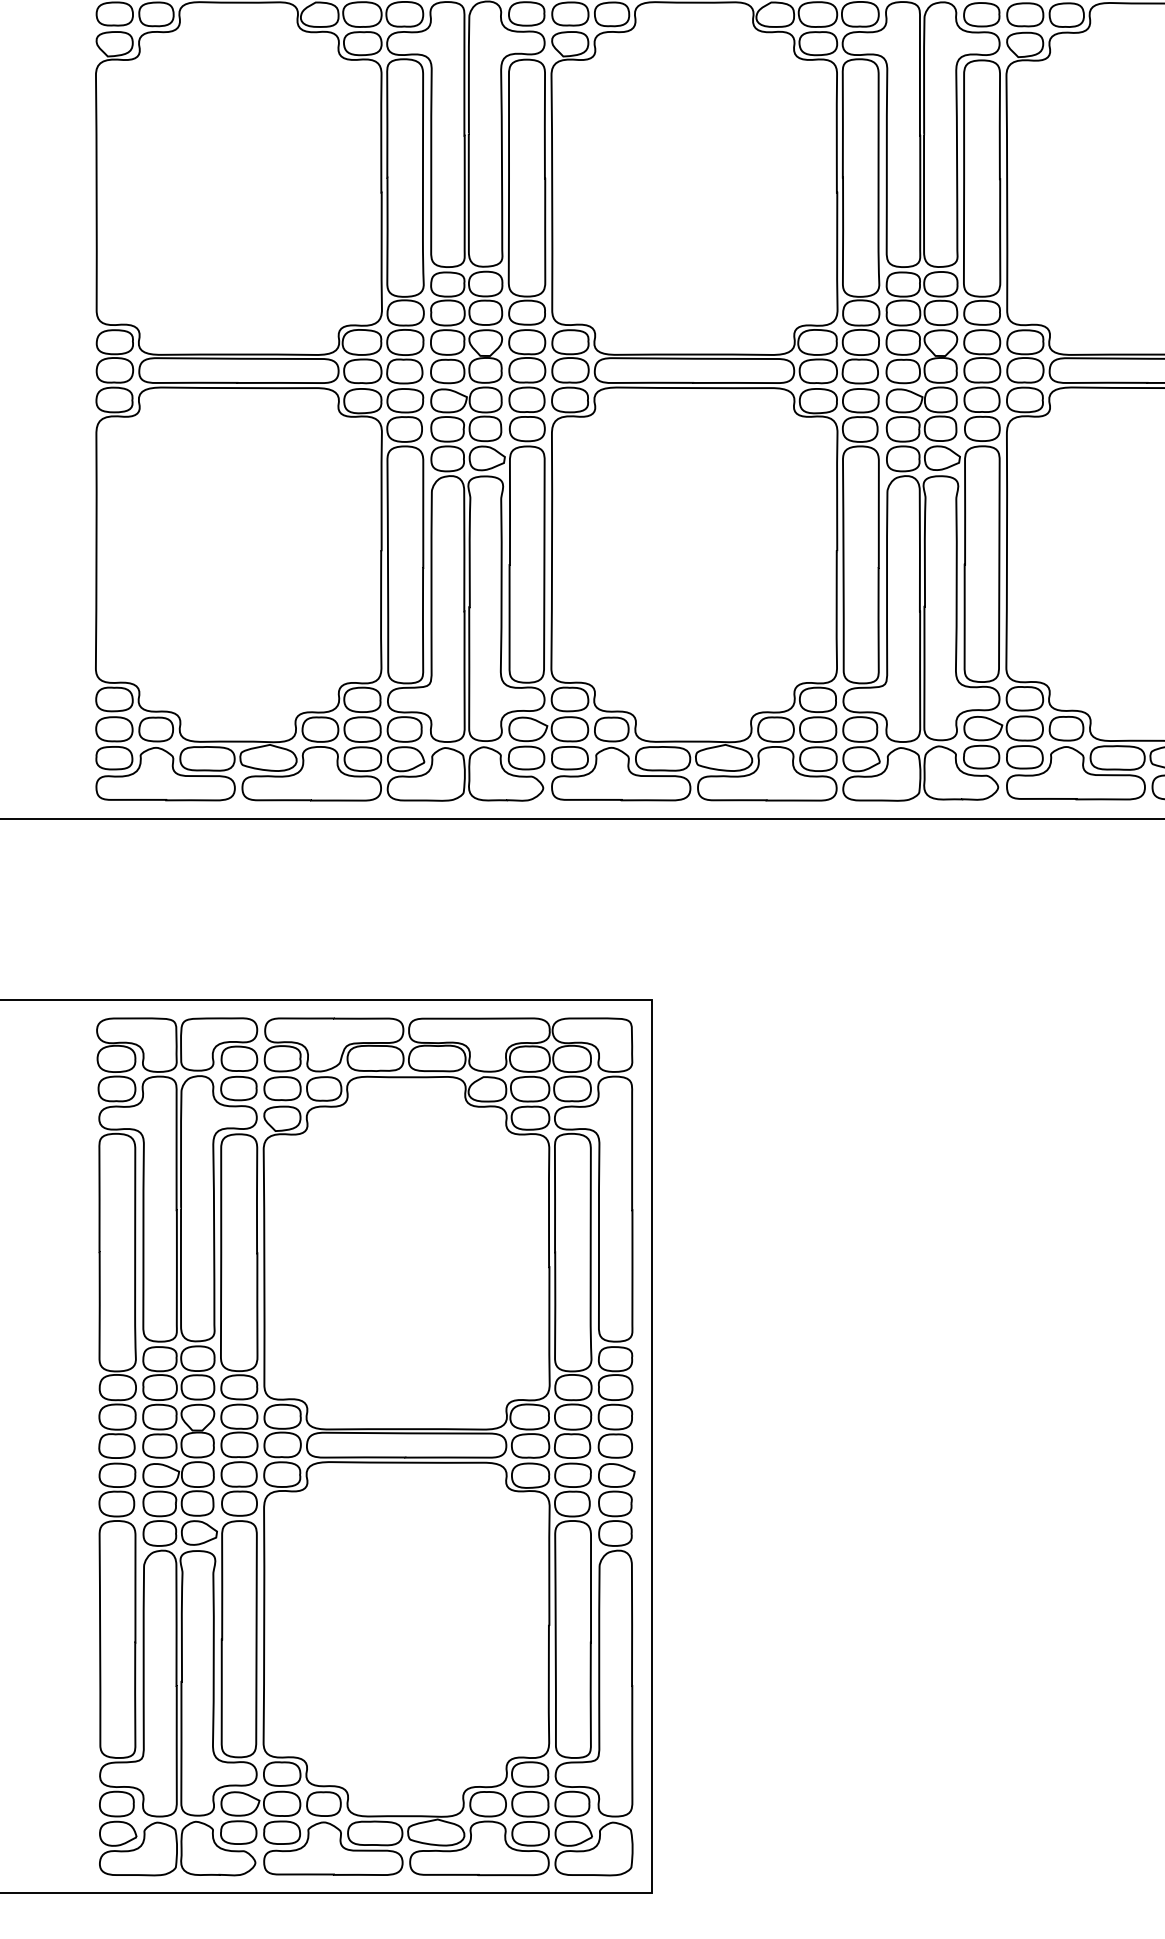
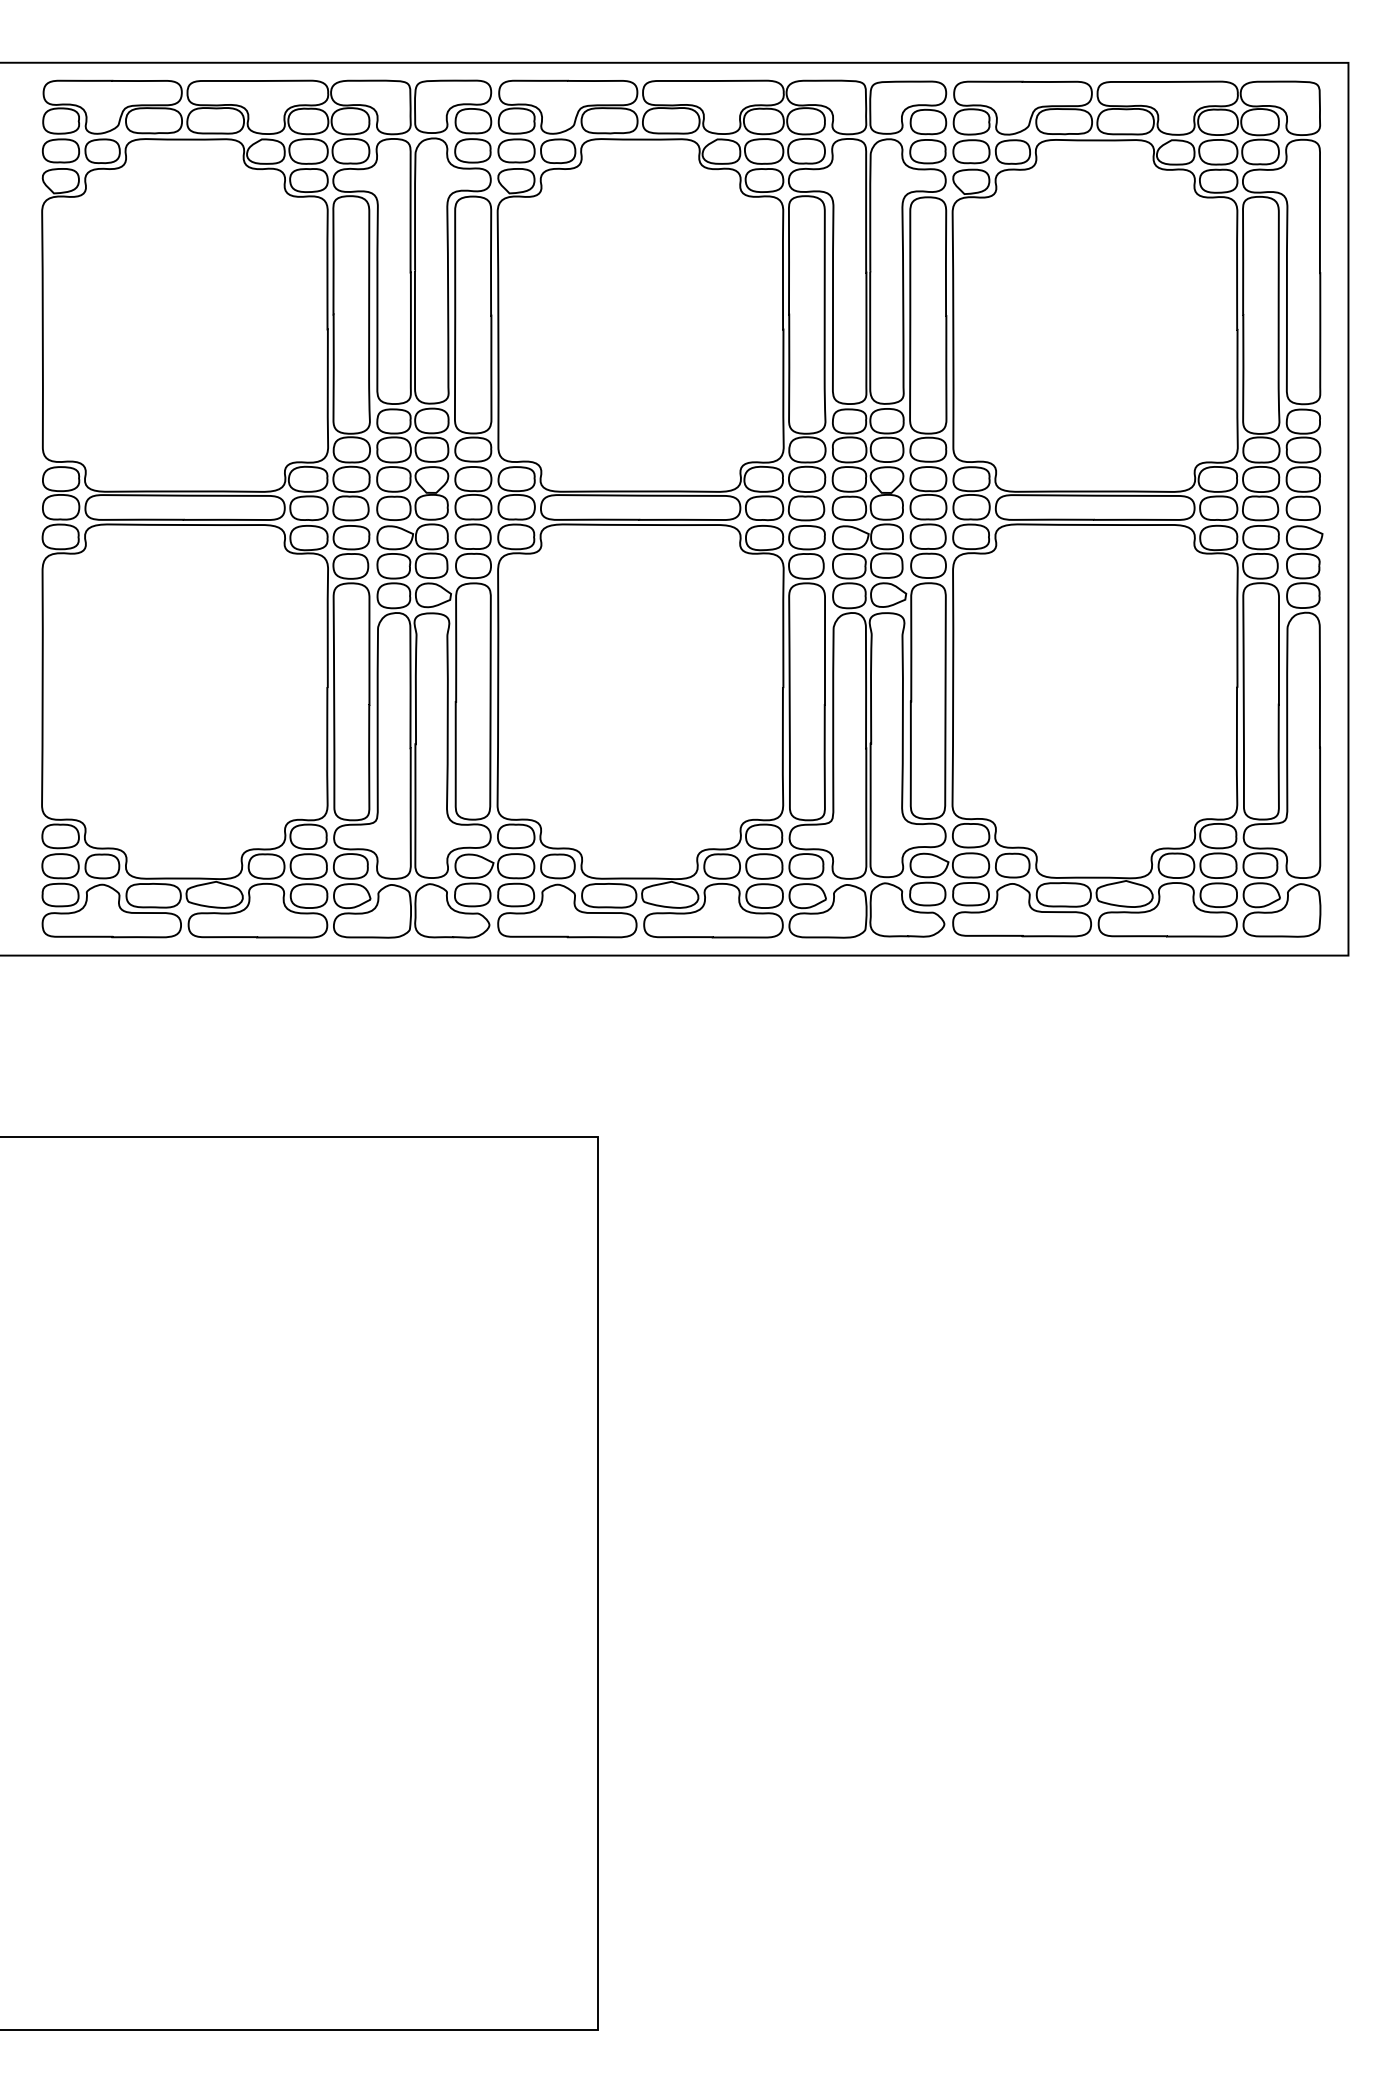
part: (365, 1446) -> (311, 1583), removed

